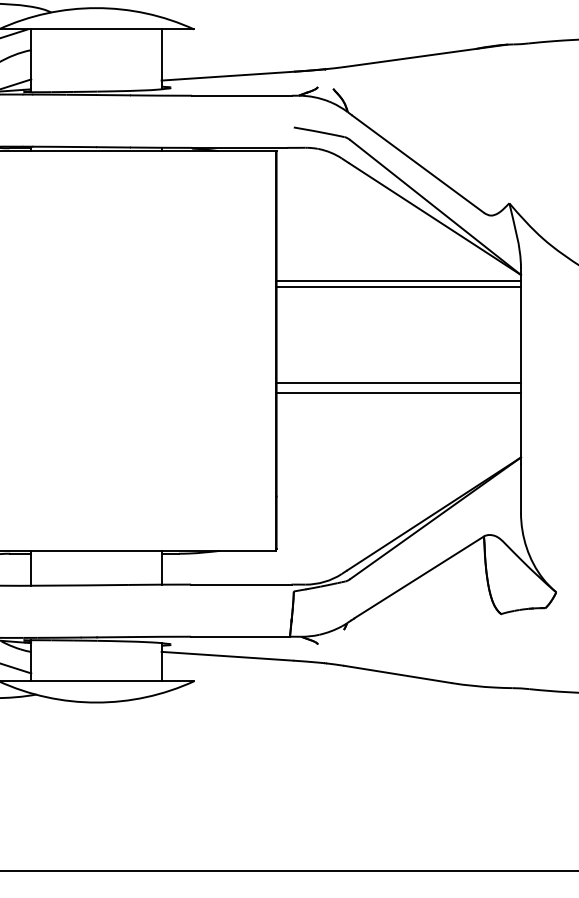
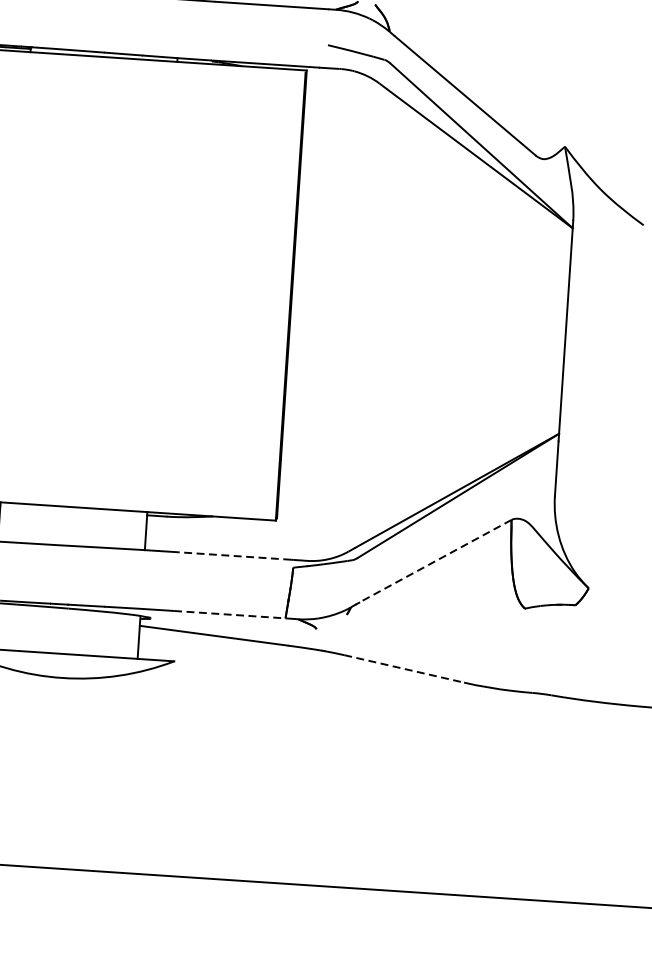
line: (397, 281) -> (433, 226), removed
line: (398, 286) -> (433, 232), removed
line: (398, 382) -> (426, 340), removed
line: (398, 393) -> (425, 352), removed
line: (419, 577) -> (435, 561), solid -> dashed
line: (240, 584) -> (233, 555), solid -> dashed
line: (241, 636) -> (230, 614), solid -> dashed
line: (398, 674) -> (404, 669), solid -> dashed

